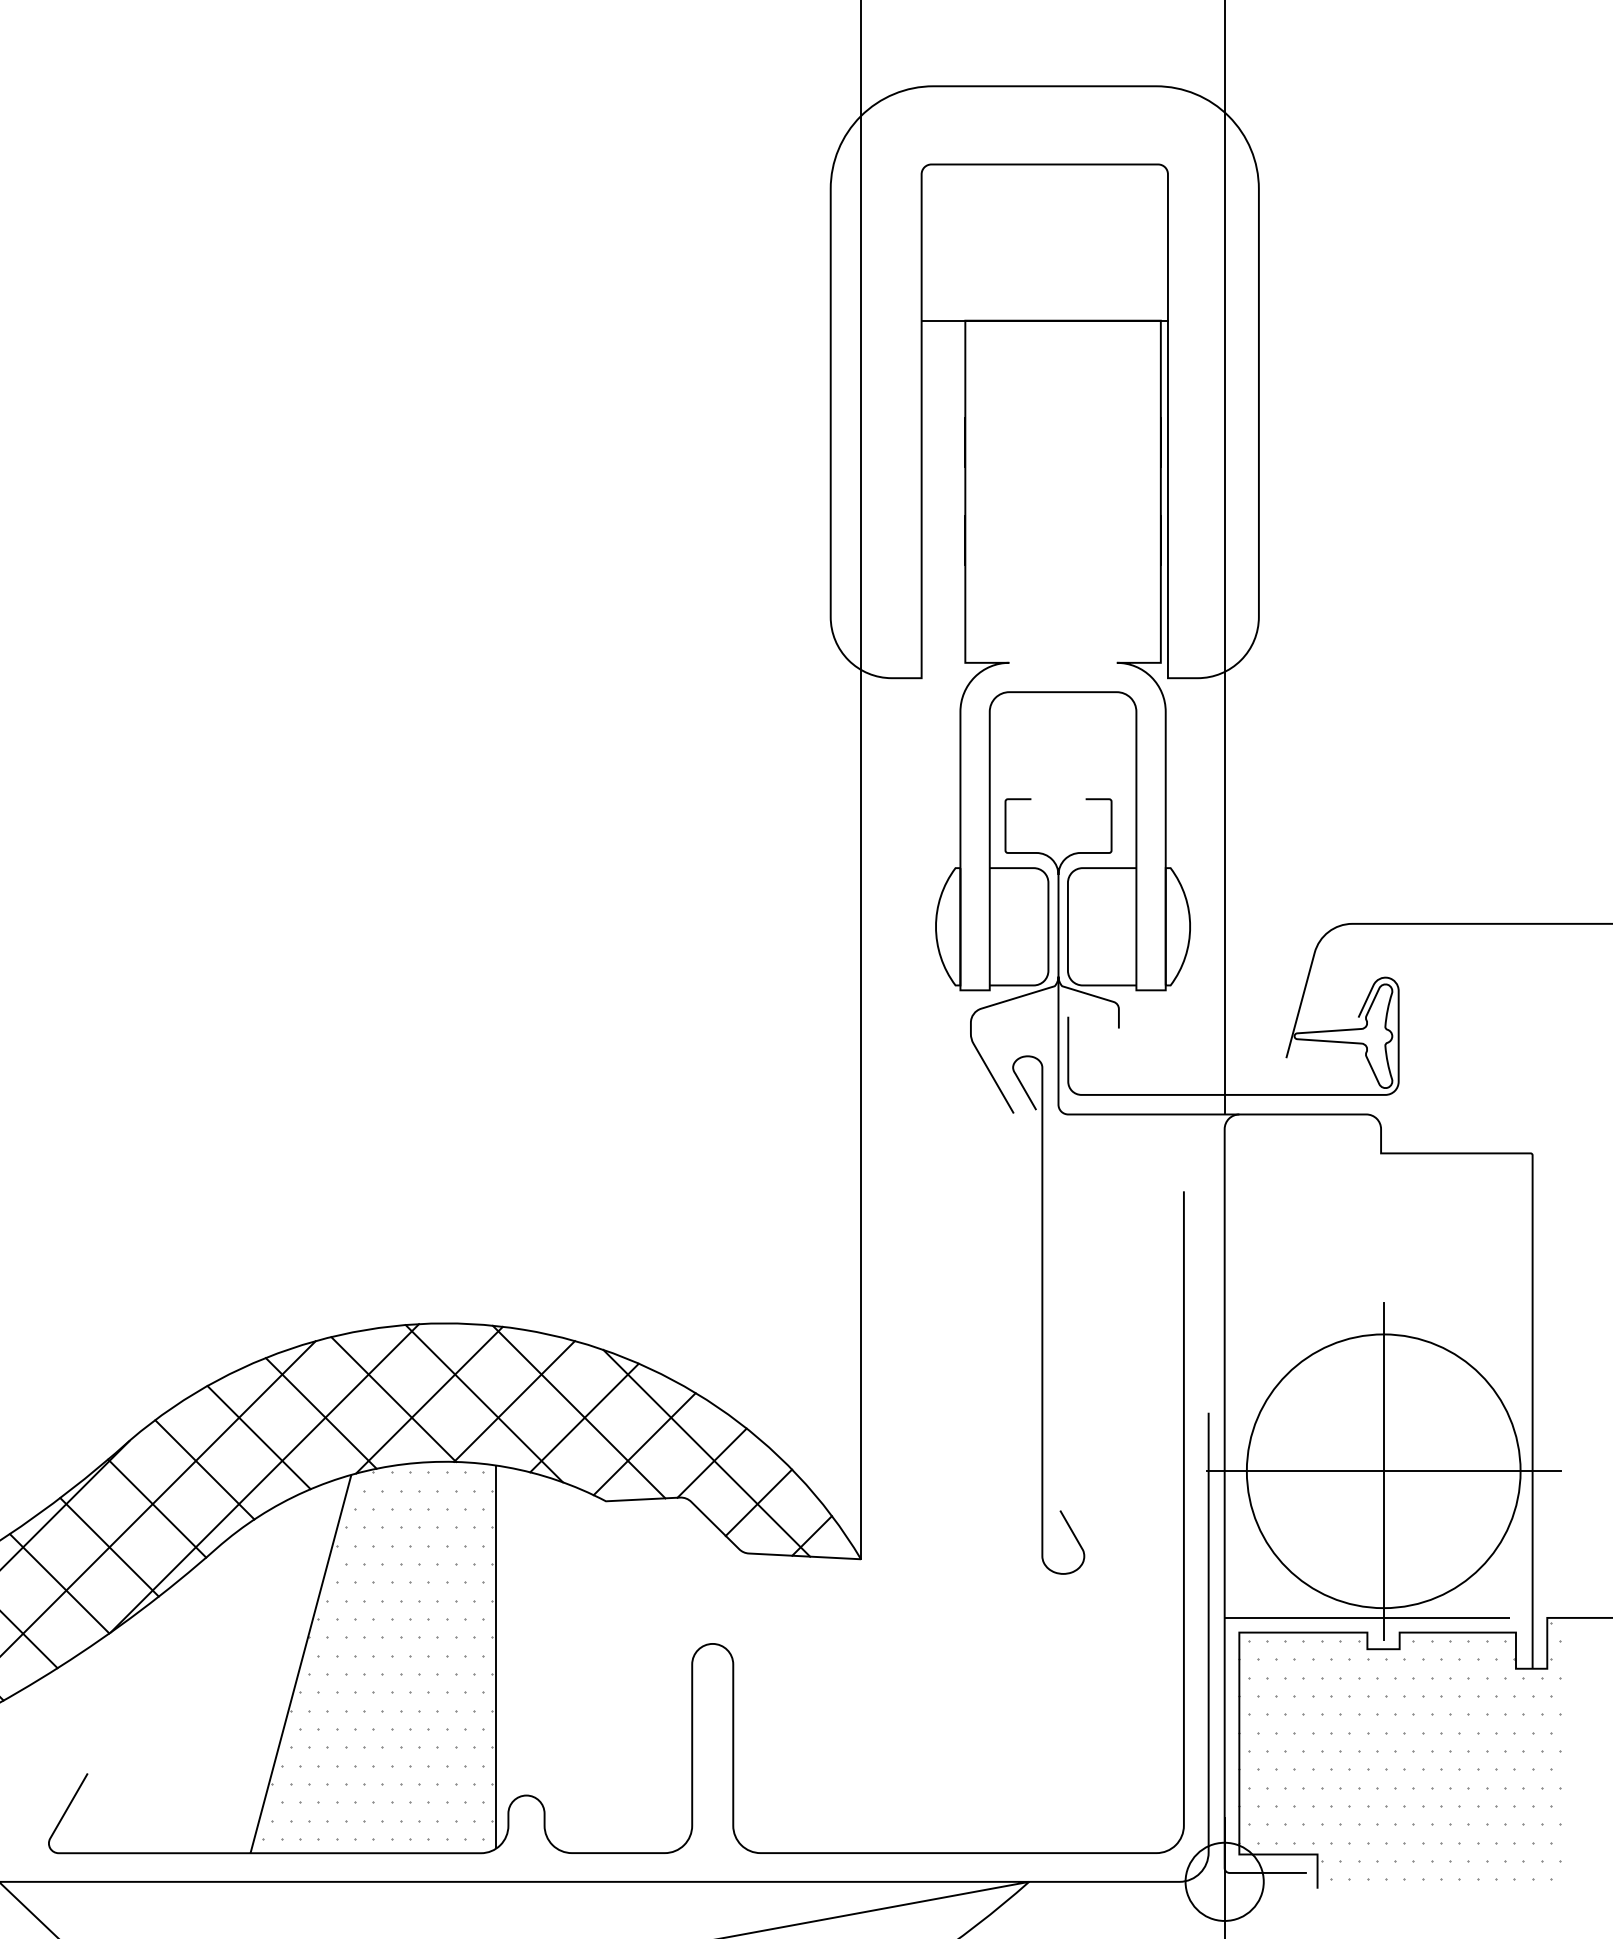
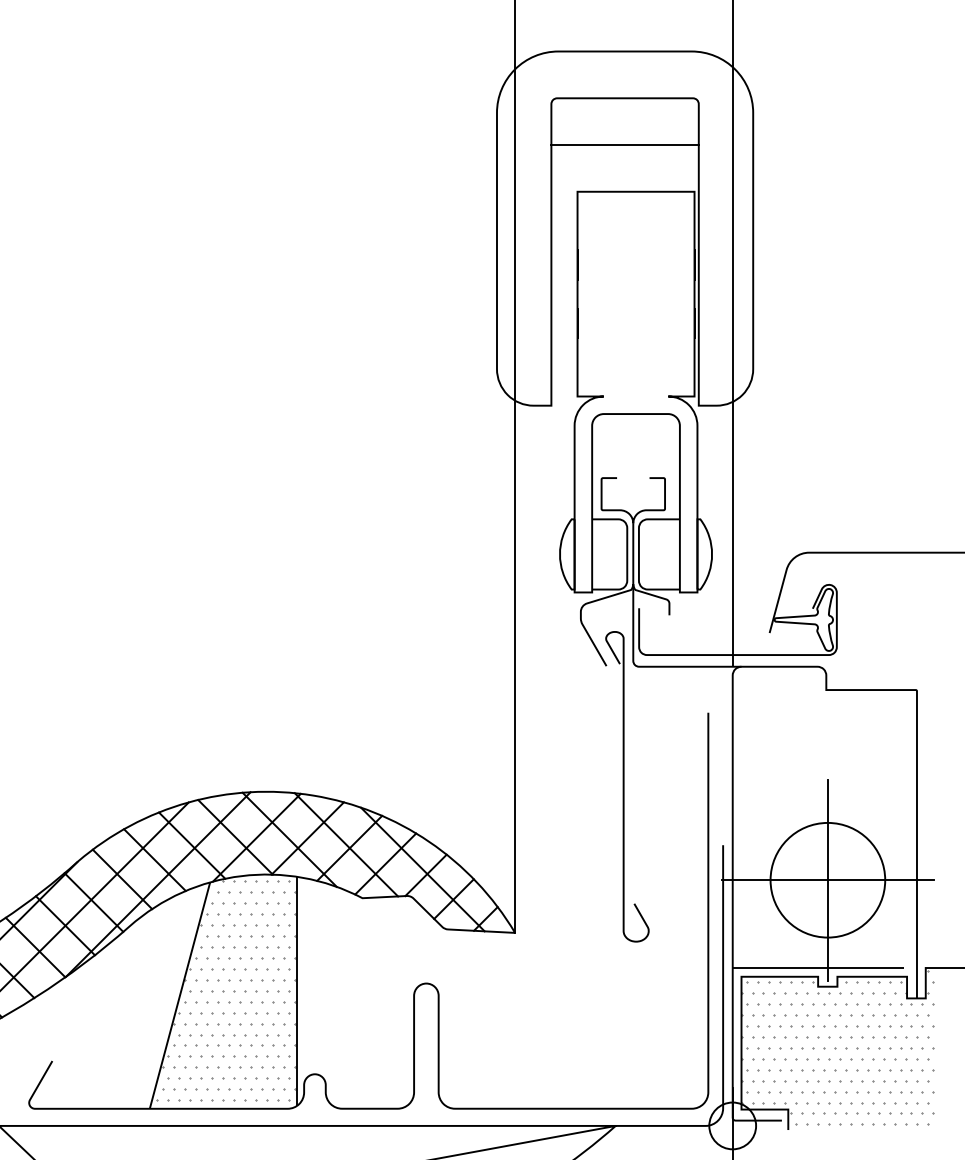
line: (1043, 320) -> (624, 144), moved
circle: (1383, 1471) -> (827, 880), size x0.7

